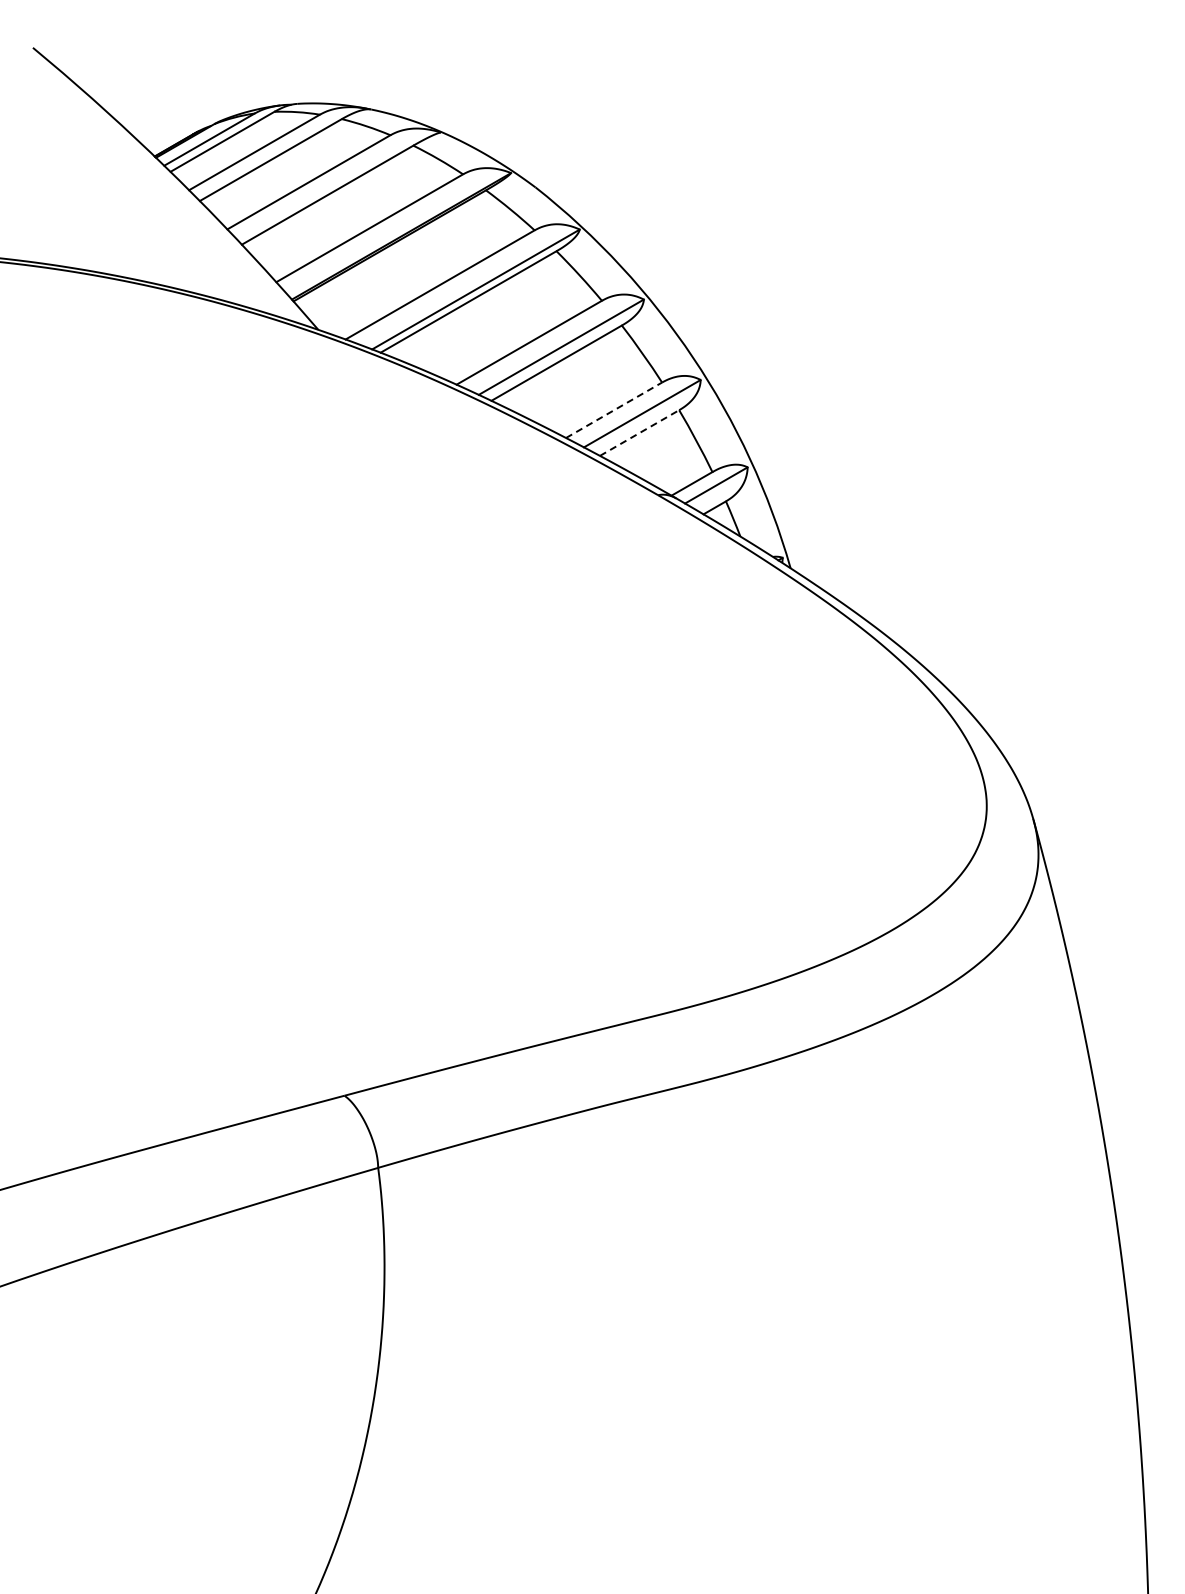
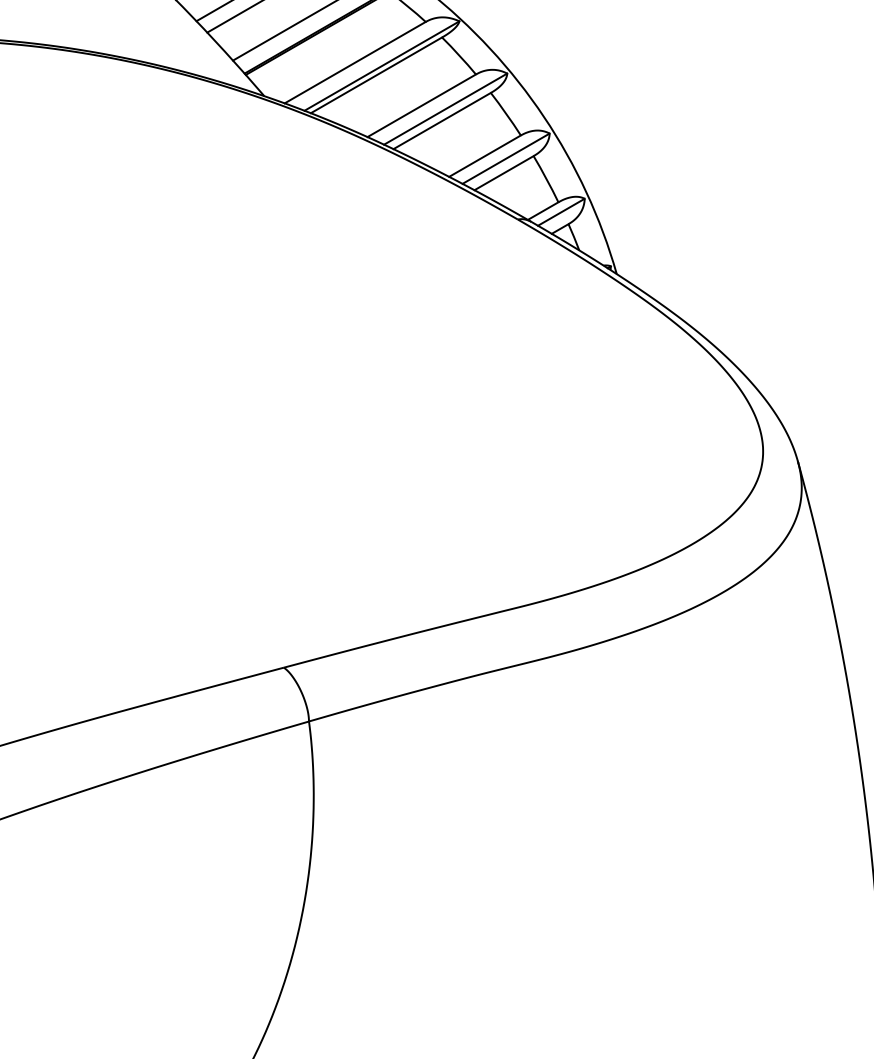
line: (614, 410) -> (485, 156), dashed -> solid
line: (639, 433) -> (504, 173), dashed -> solid

